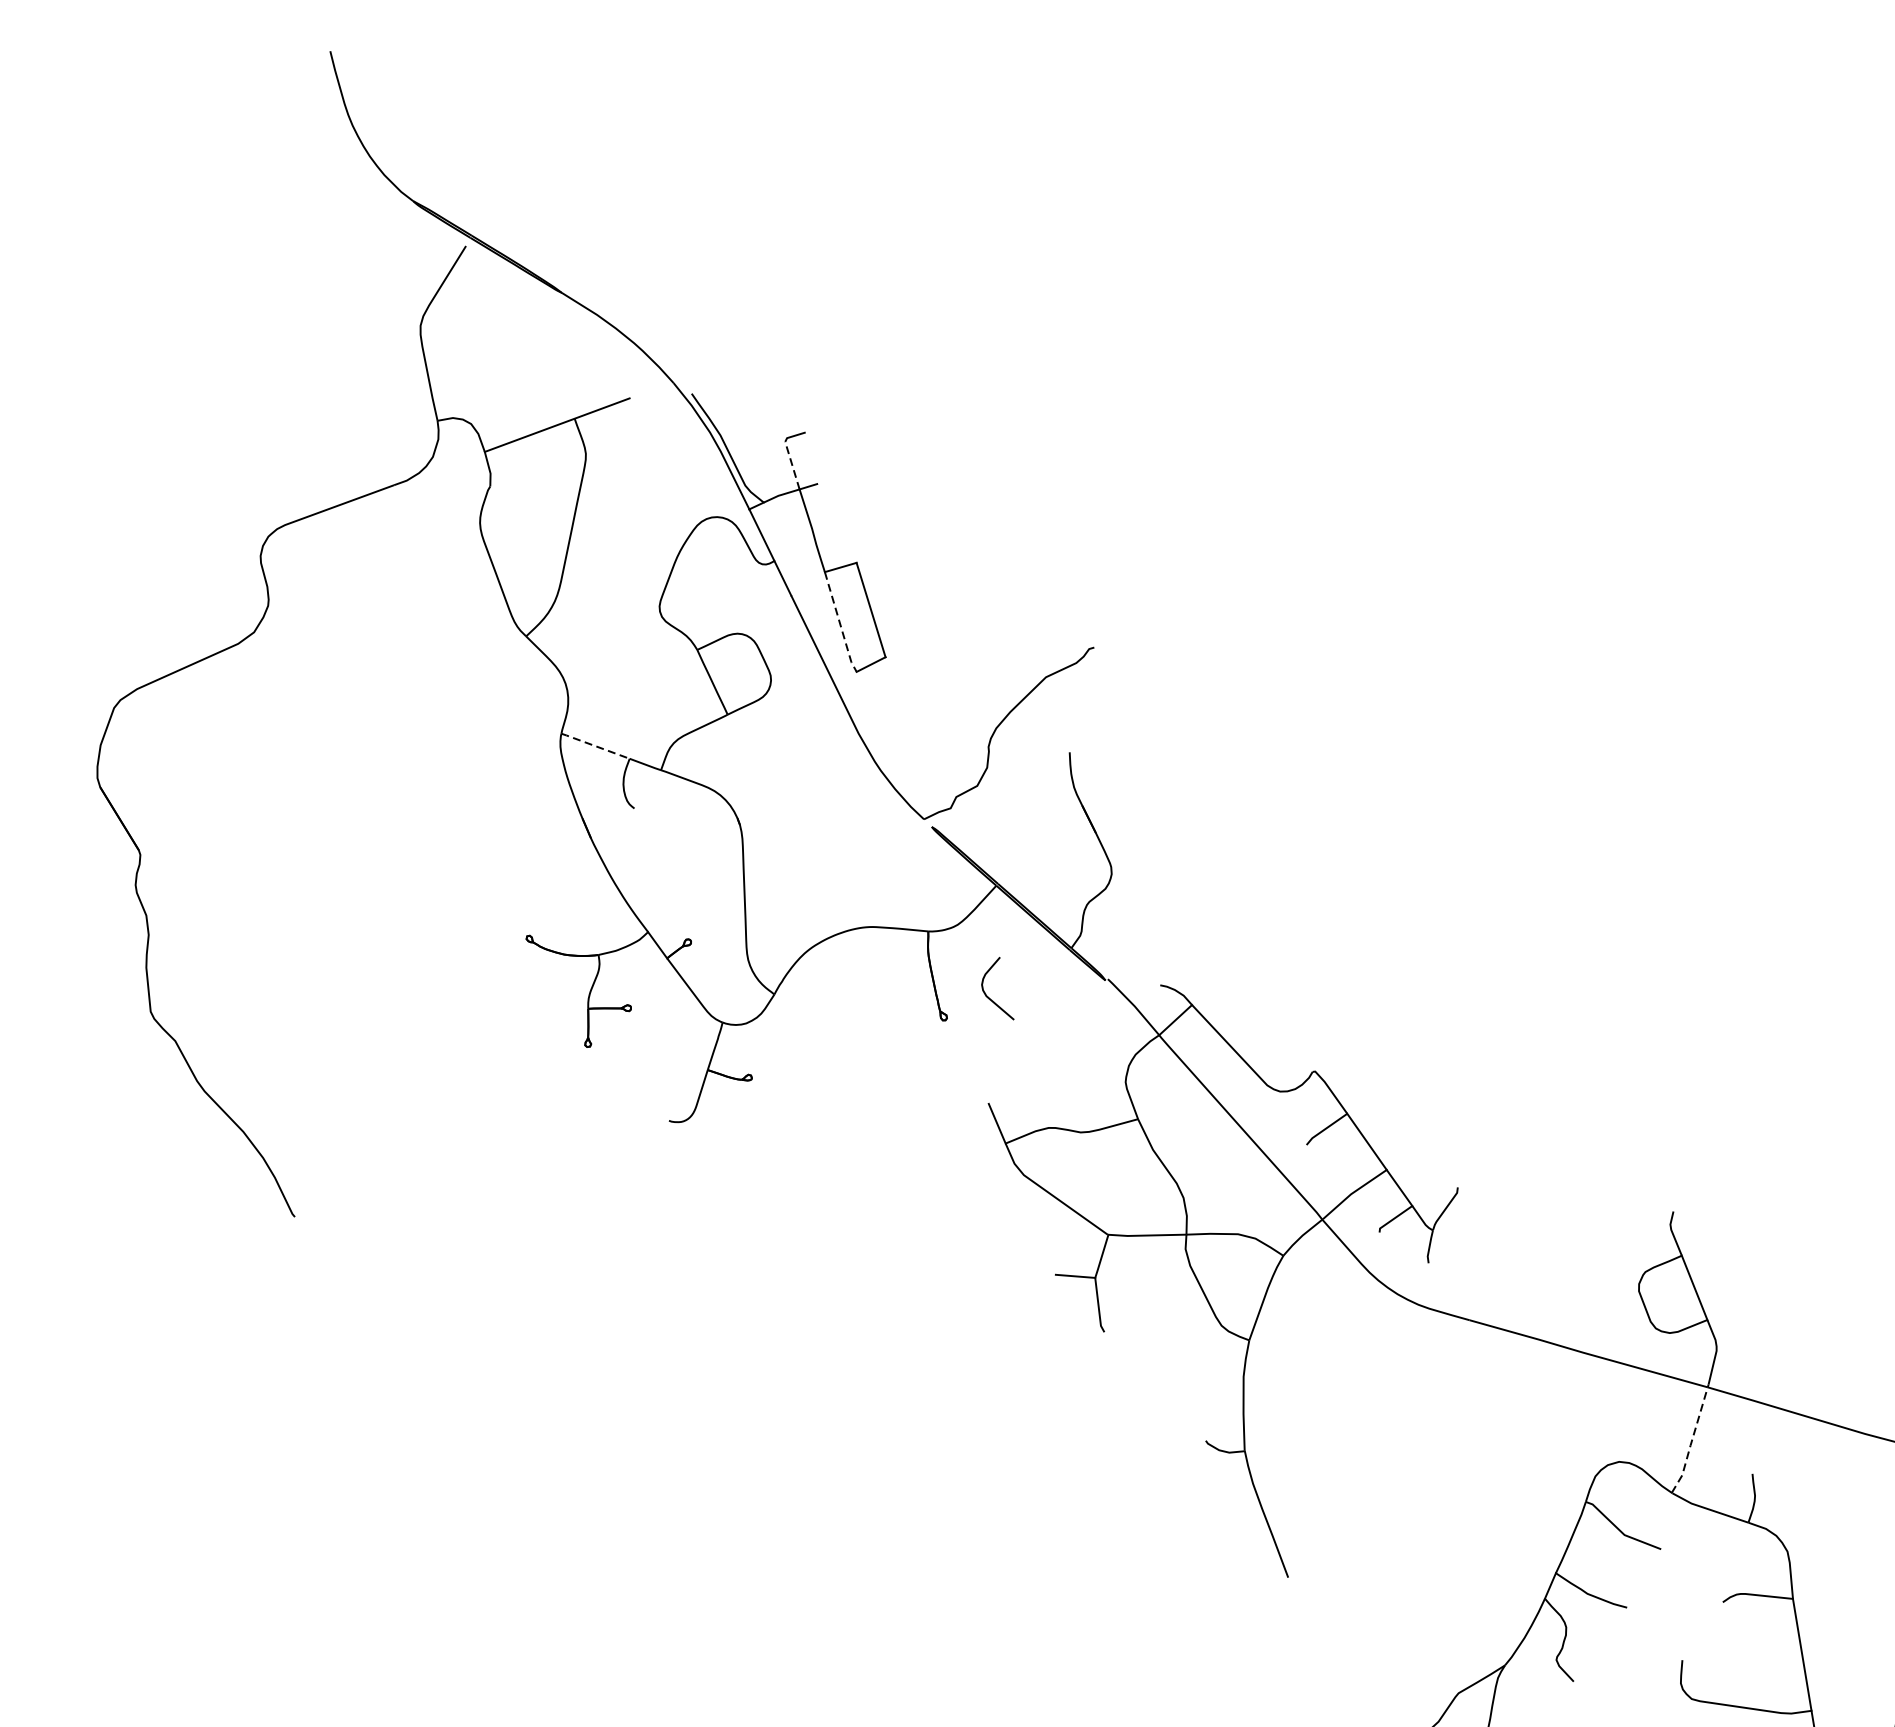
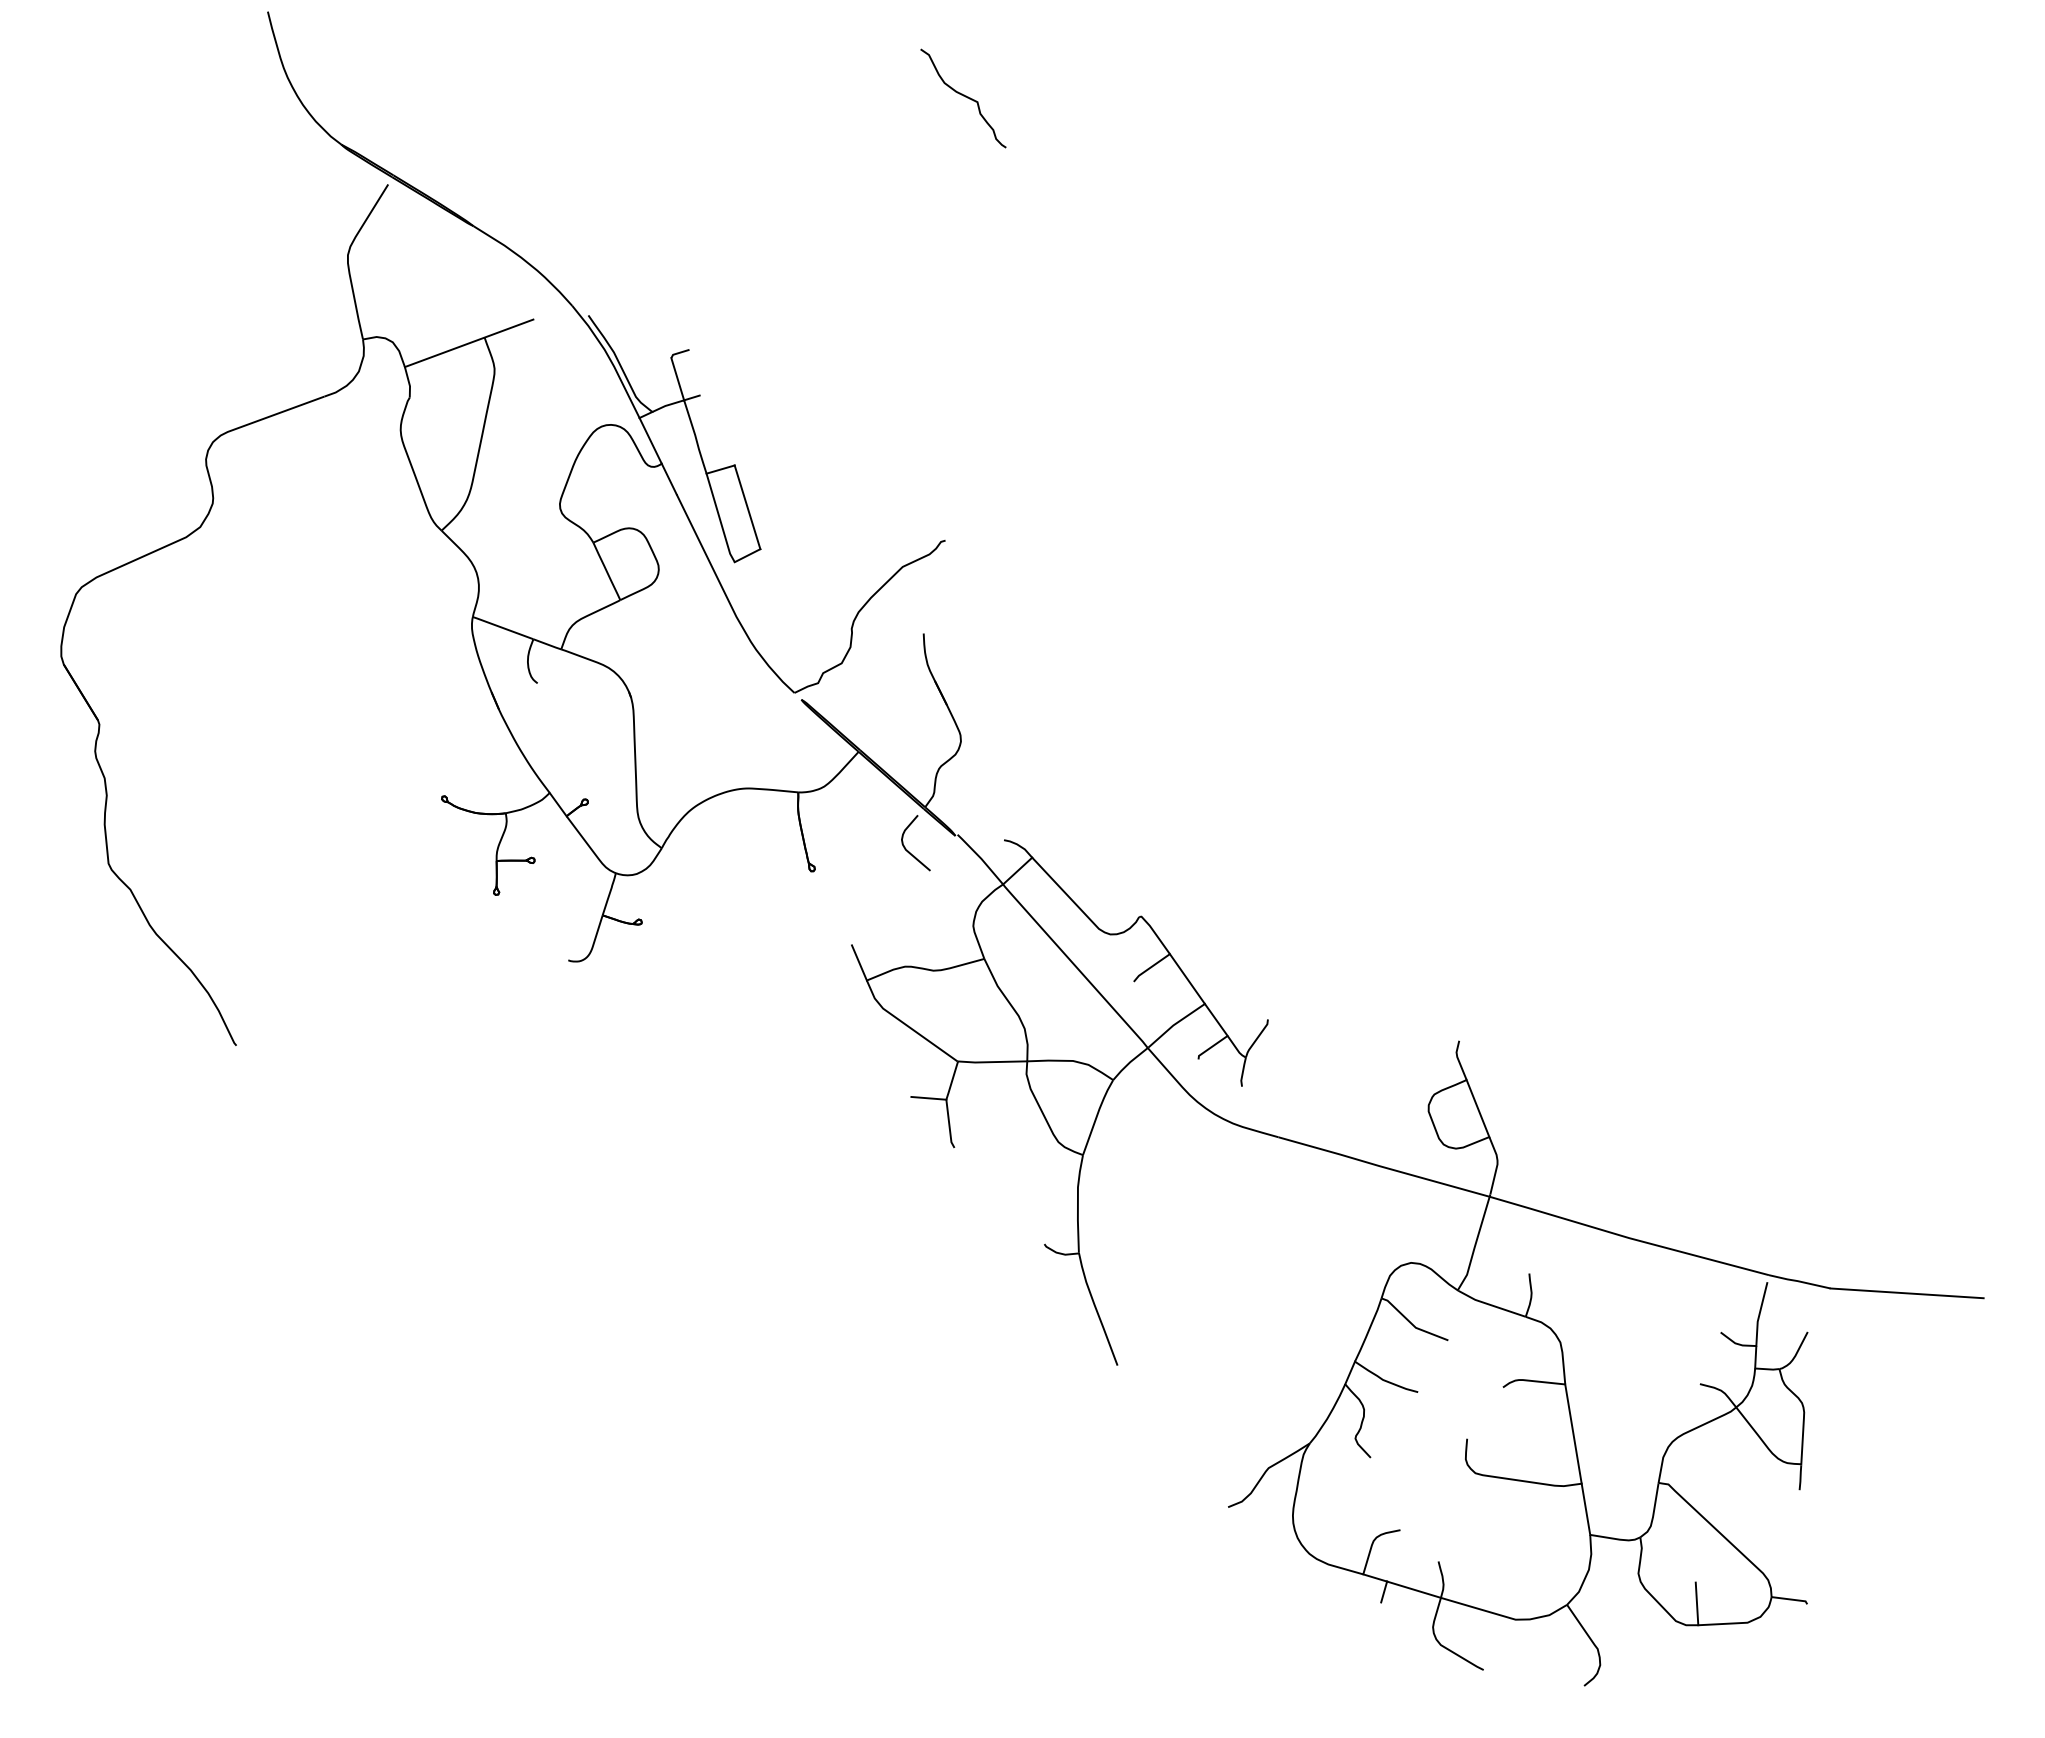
curve: (1114, 146) -> (963, 96), added
line: (792, 464) -> (677, 378), dashed -> solid
line: (840, 623) -> (720, 519), dashed -> solid
line: (594, 745) -> (502, 627), dashed -> solid
curve: (989, 996) -> (908, 850), moved
line: (1691, 1441) -> (1475, 1244), dashed -> solid

